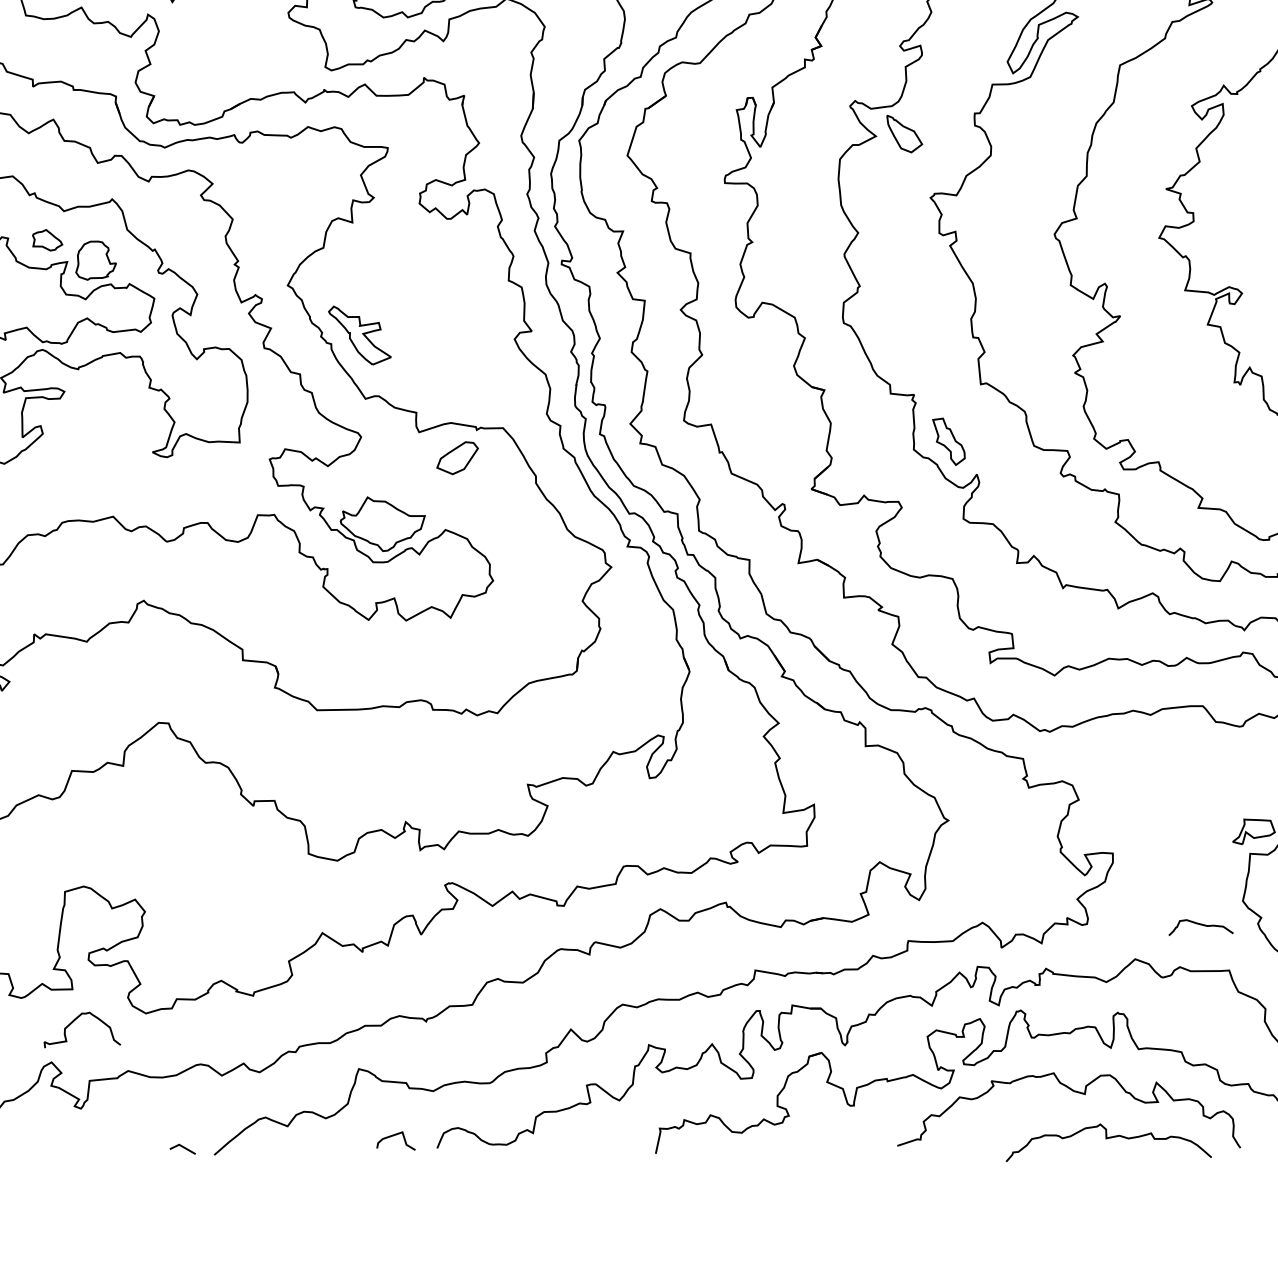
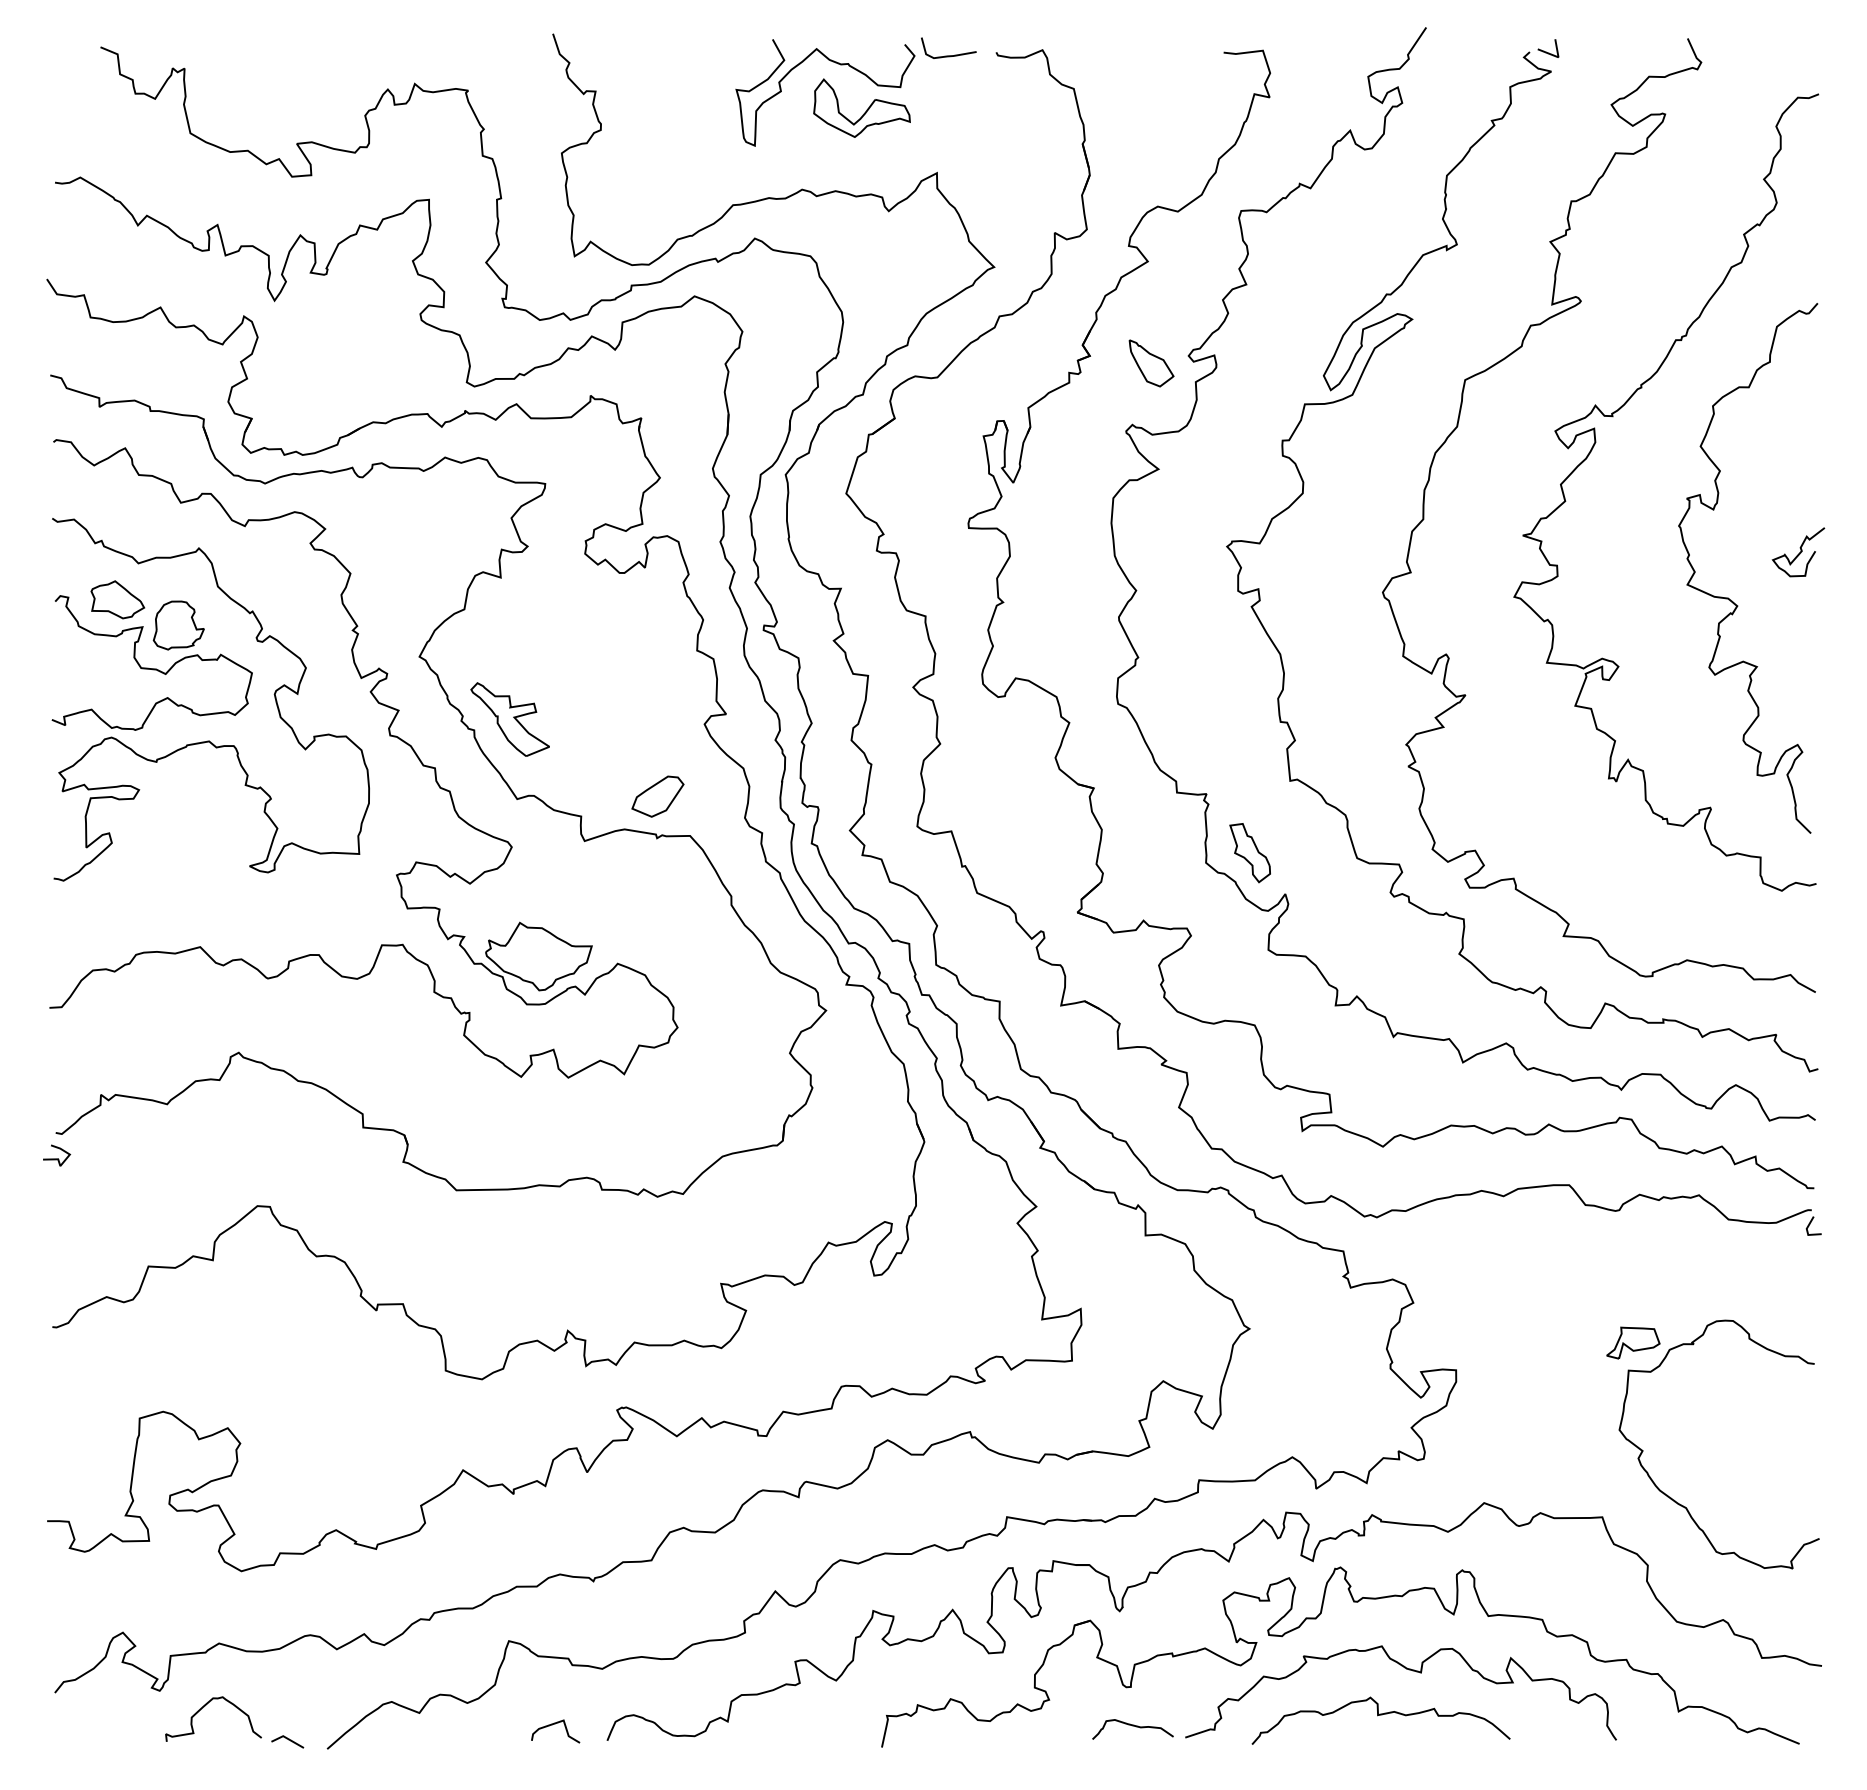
part: (904, 134) -> (1151, 363), moved
part: (47, 239) -> (117, 599), size x1.43
part: (457, 458) -> (657, 796), moved
curve: (1200, 925) -> (1132, 1726), moved
curve: (75, 1020) -> (204, 1707), moved
curve: (1108, 1138) -> (1380, 1715), moved

